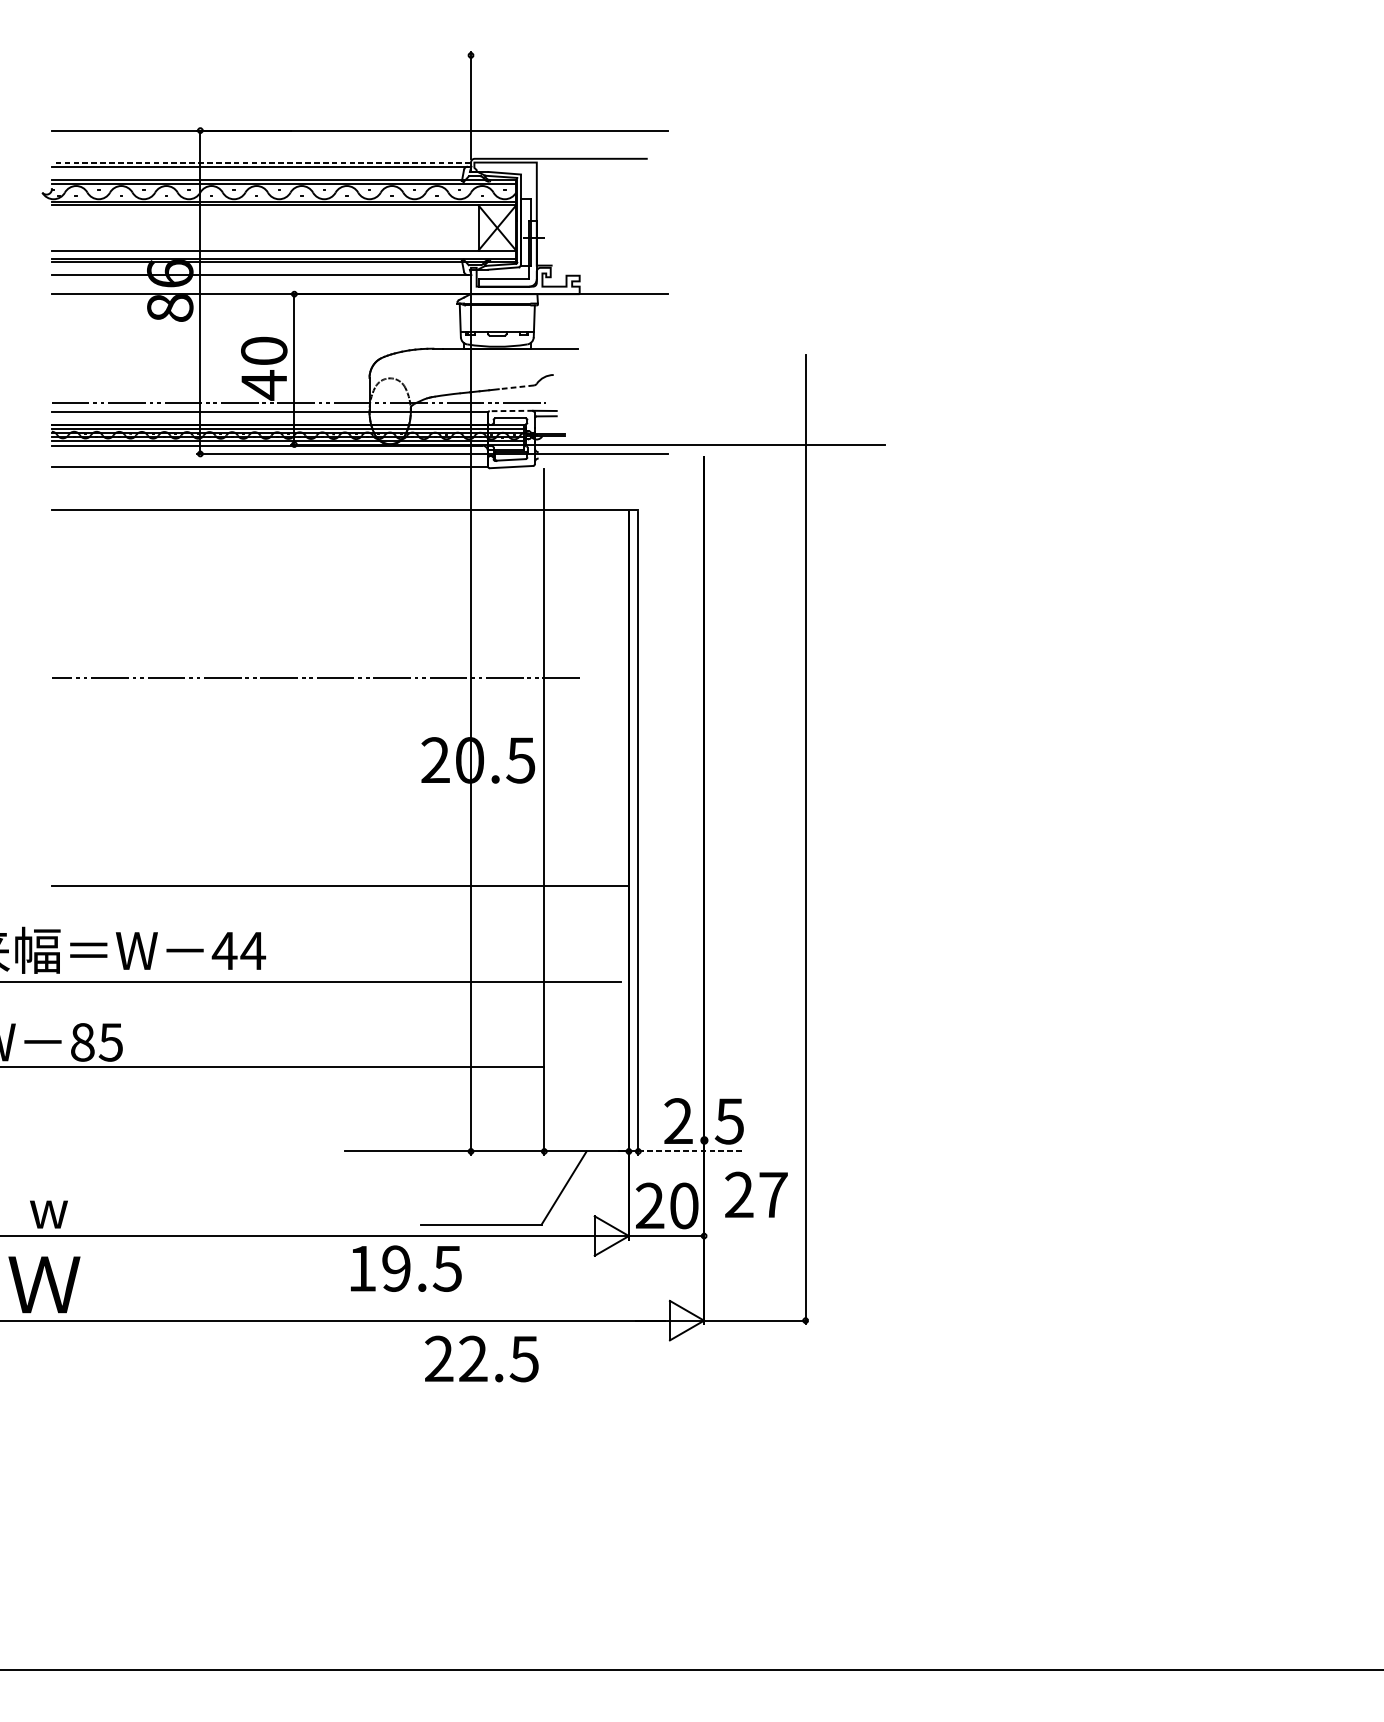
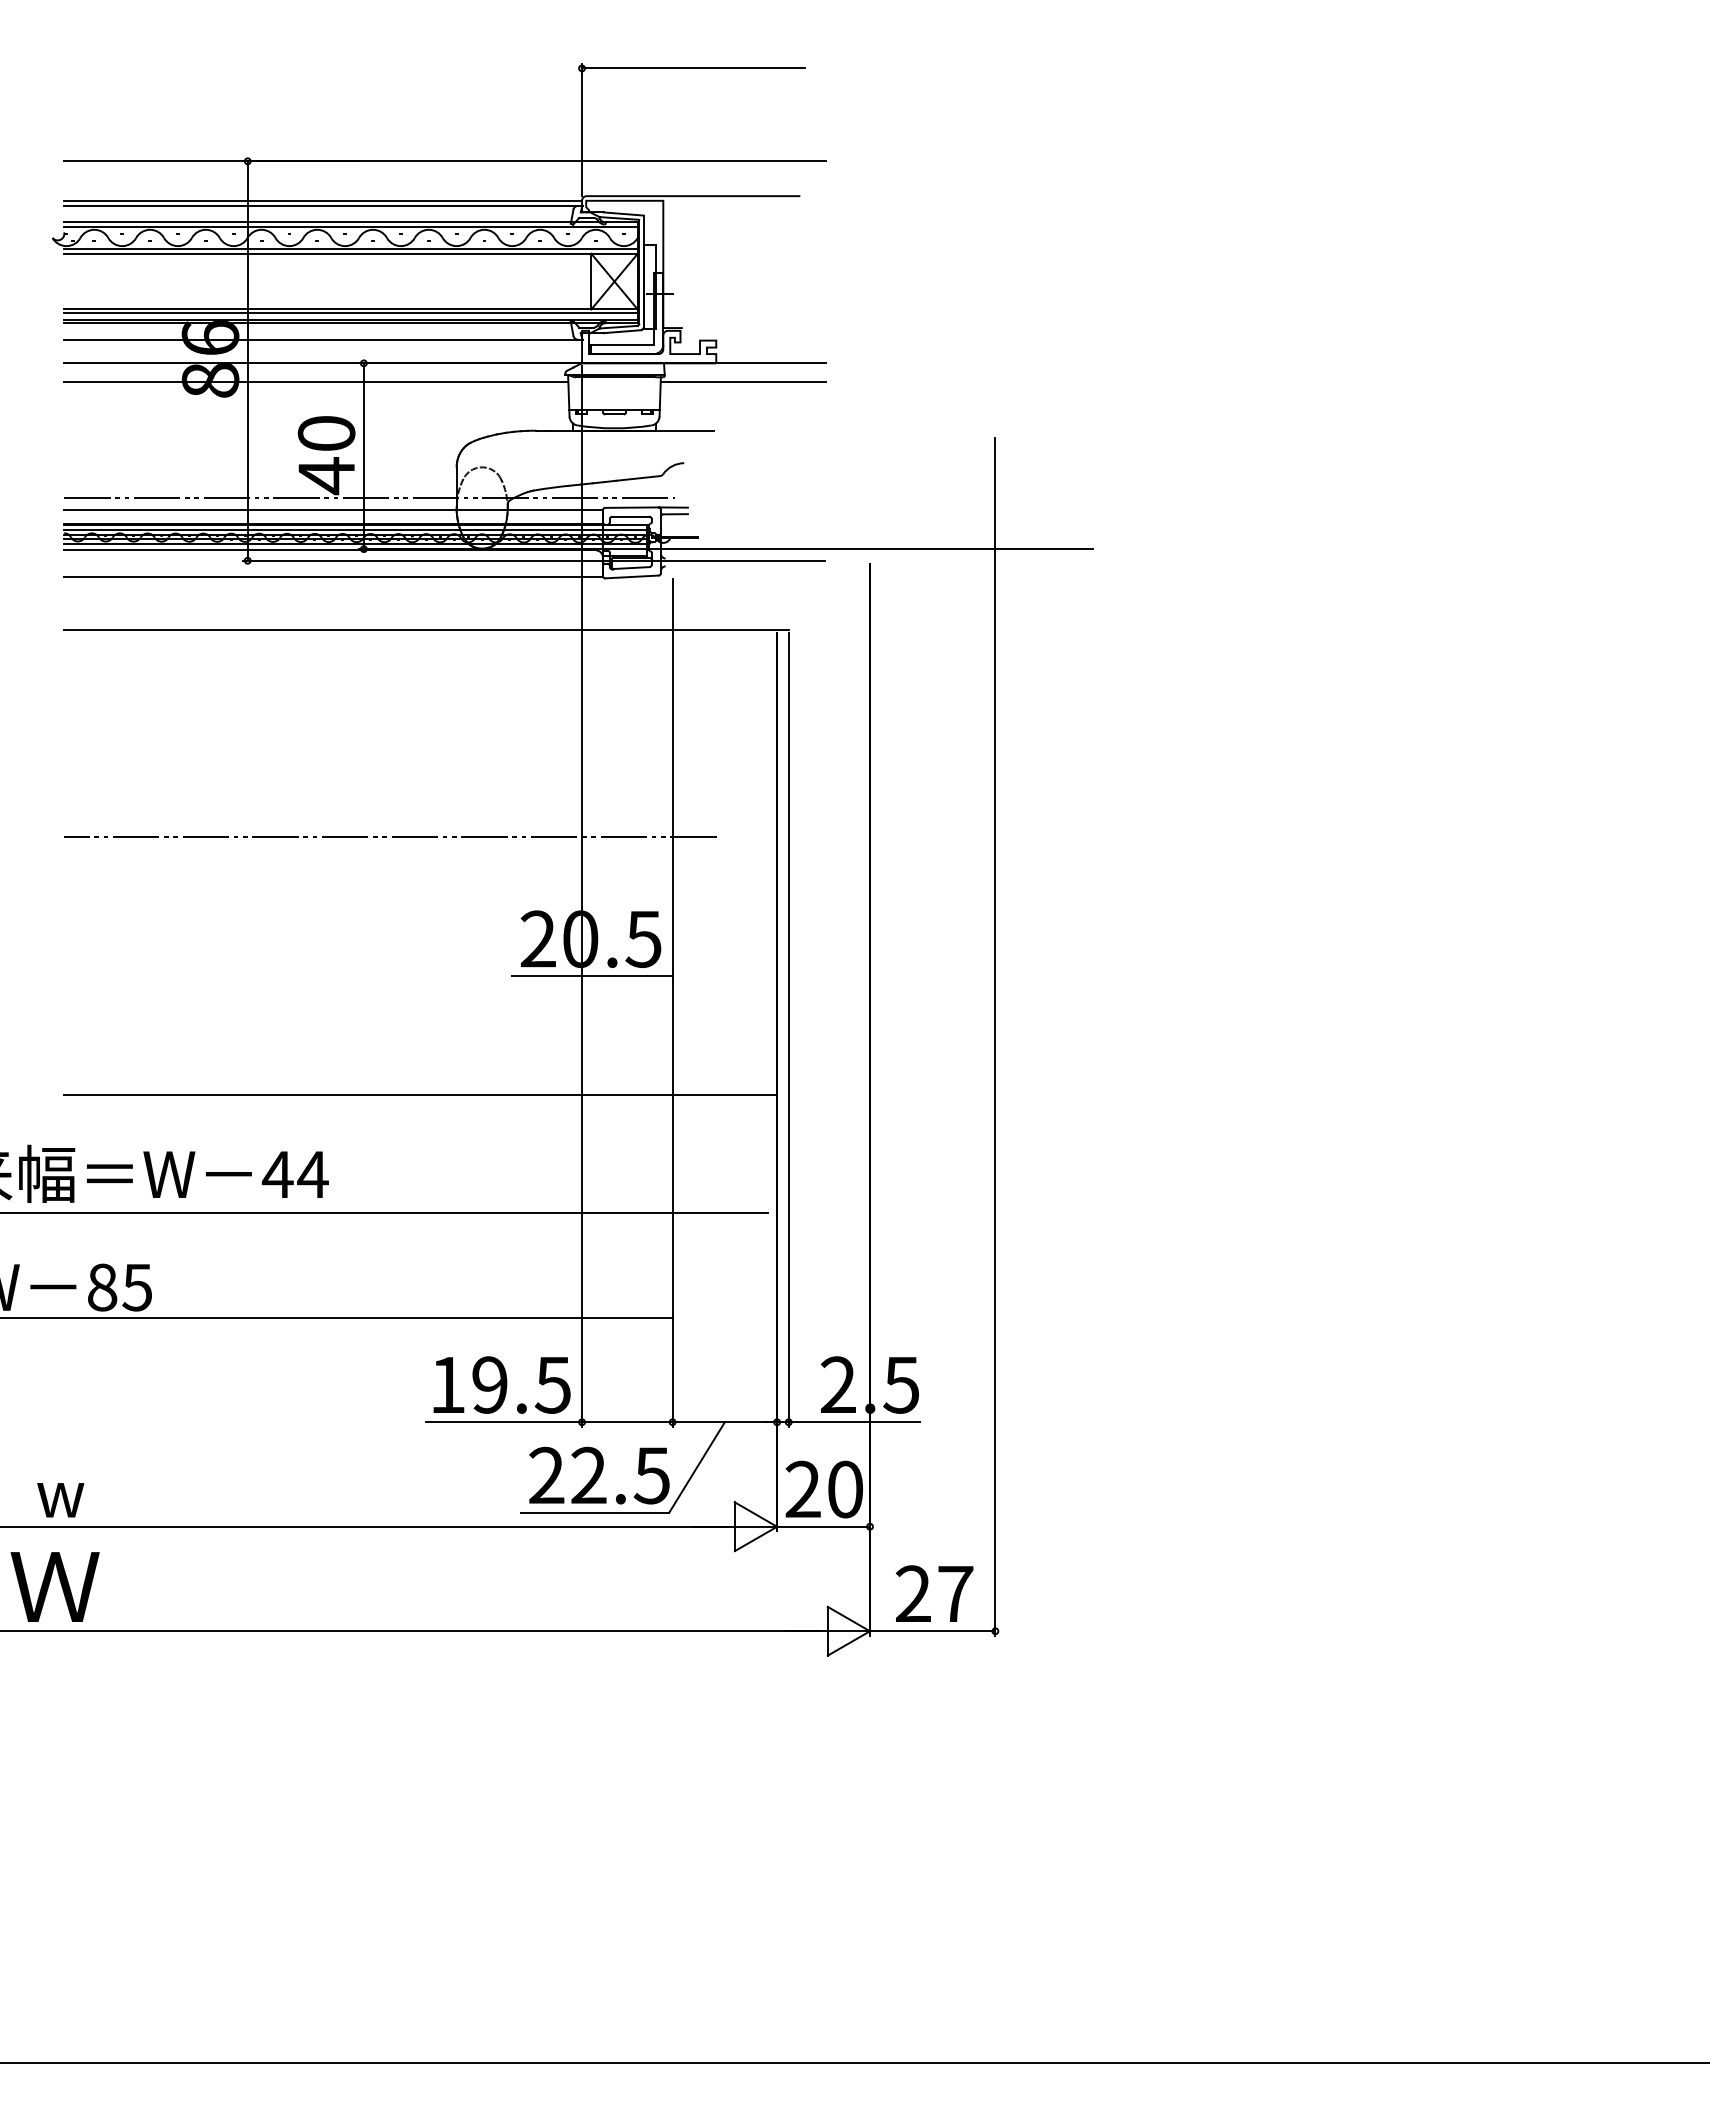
line: (561, 55) -> (693, 68), added
line: (261, 162) -> (323, 200), dashed -> solid
line: (283, 252) -> (350, 312), added
line: (256, 308) -> (316, 381), added
line: (600, 308) -> (742, 381), added
line: (516, 387) -> (638, 478), dashed -> solid
line: (511, 410) -> (631, 507), dashed -> solid
line: (479, 790) -> (592, 976), added
line: (691, 1151) -> (854, 1422), dashed -> solid
text: (756, 1194) -> (934, 1593), moved
text: (405, 1268) -> (501, 1384), moved
text: (481, 1358) -> (599, 1475), moved

